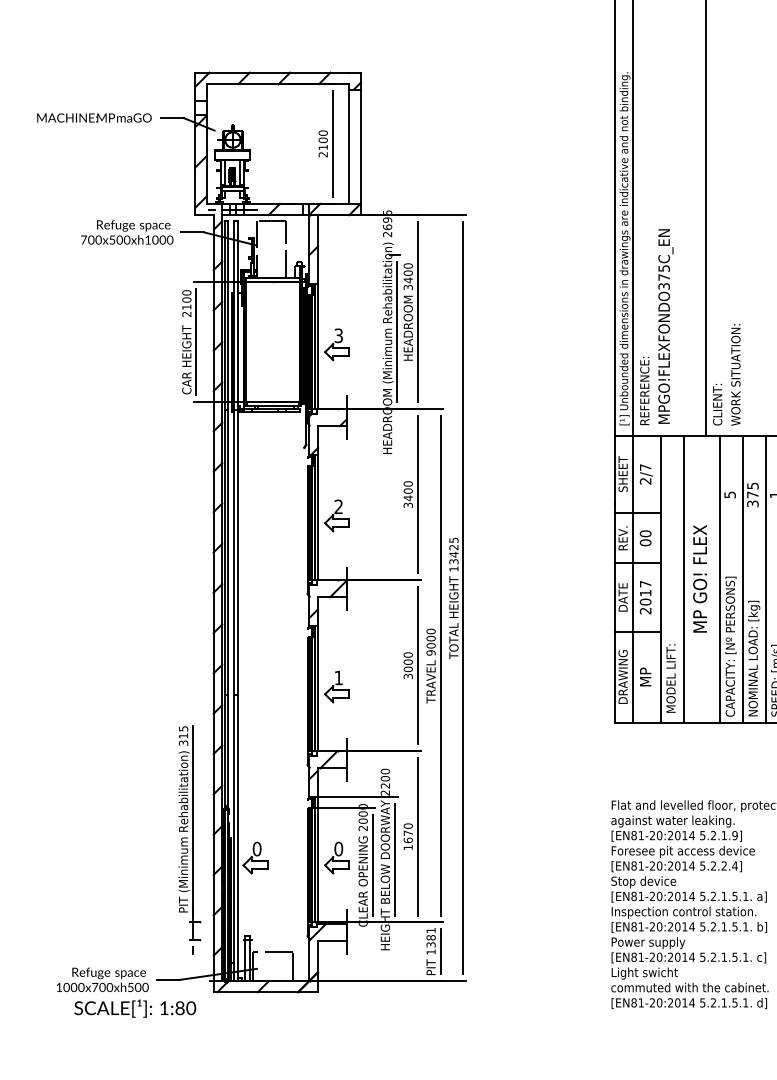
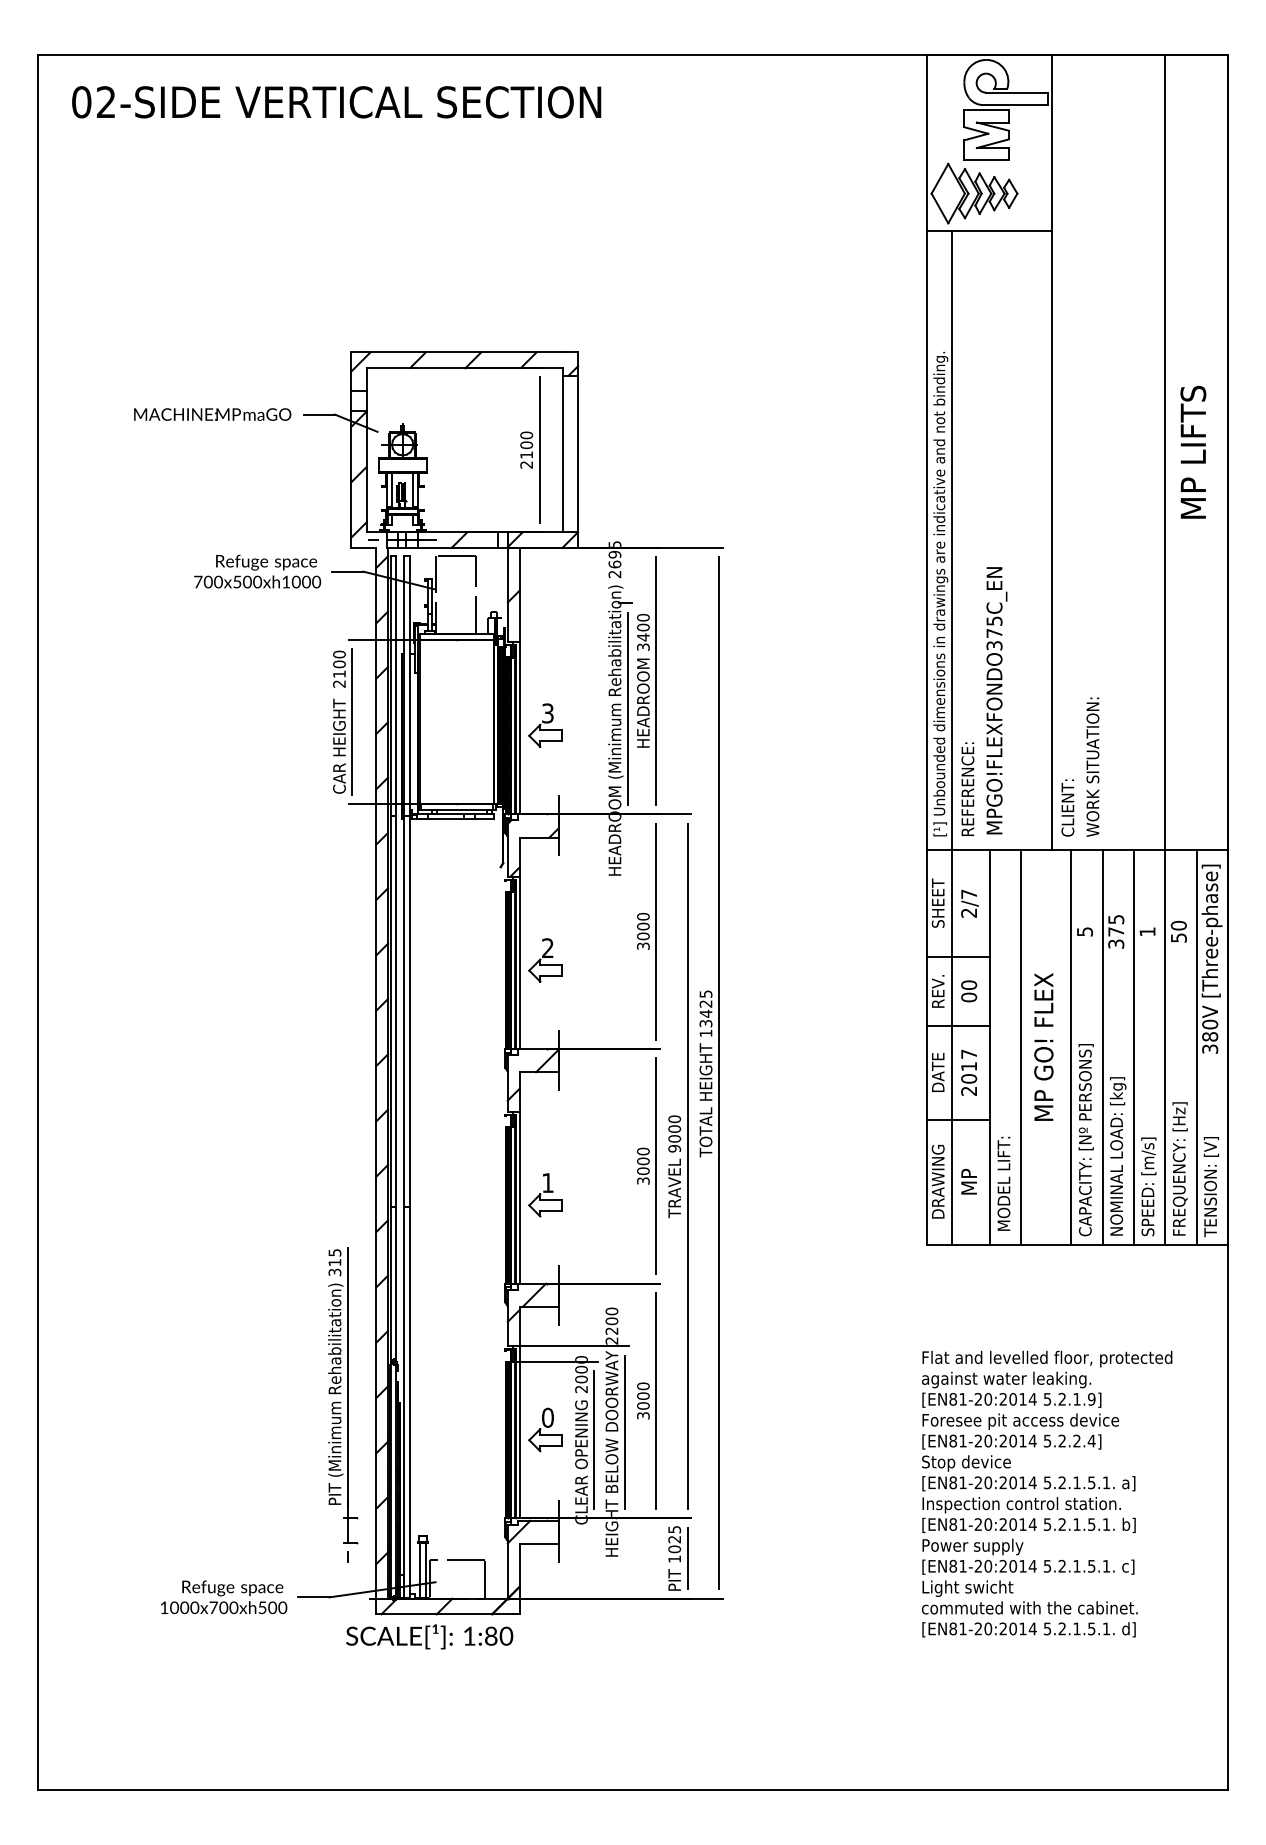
text: (408, 498) -> (643, 936), 3400 -> 3000
text: (408, 840) -> (643, 1405), 1670 -> 3000
part: (255, 857) -> (433, 1429), removed
text: (430, 937) -> (674, 1539), 1381 -> 1025
text: (135, 1008) -> (429, 1636), moved

